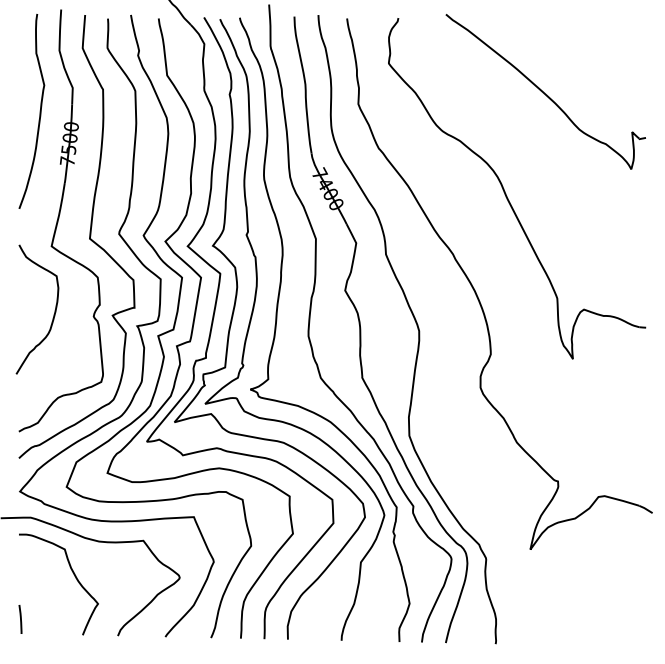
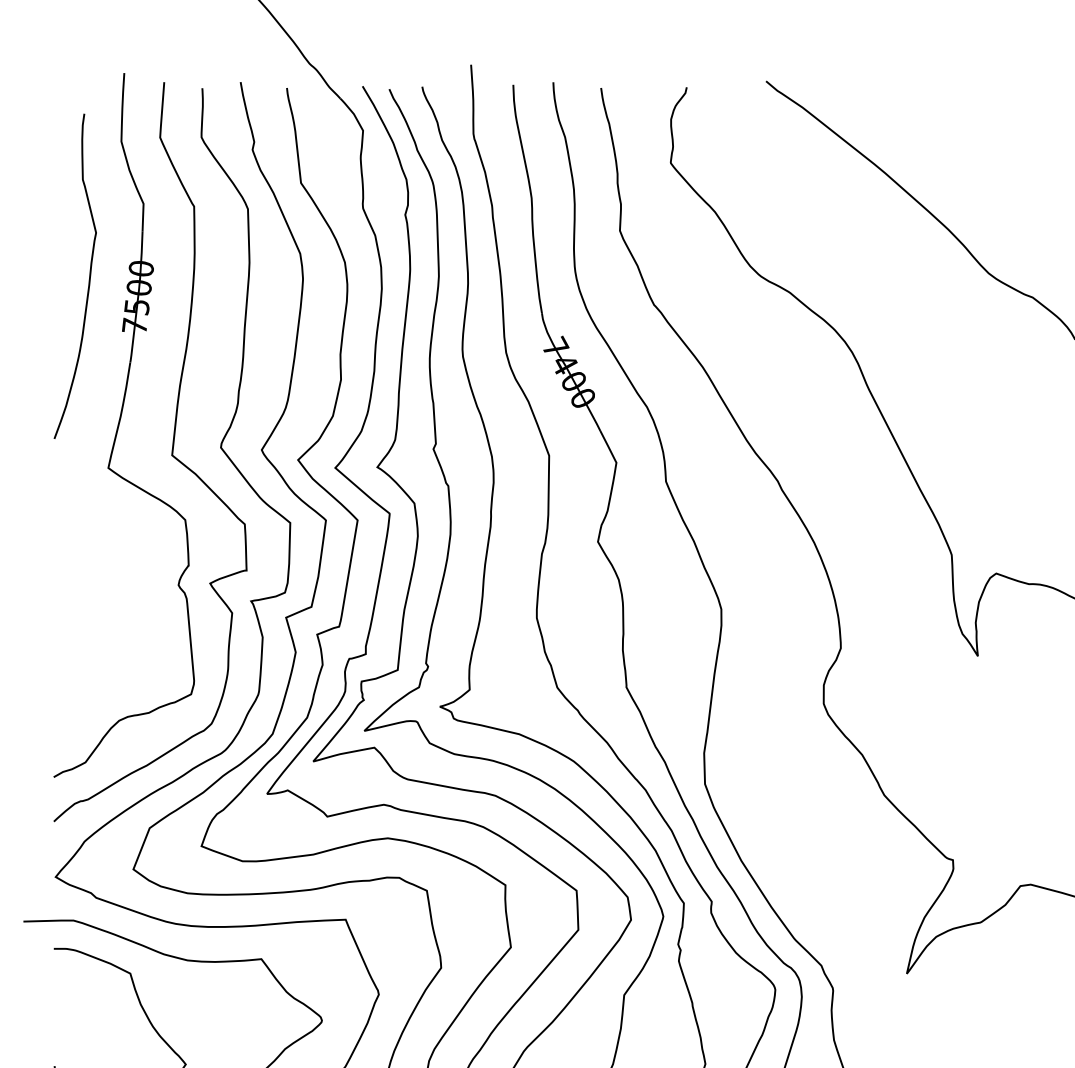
curve: (39, 111) -> (88, 276), moved
curve: (53, 314) -> (111, 581), removed

